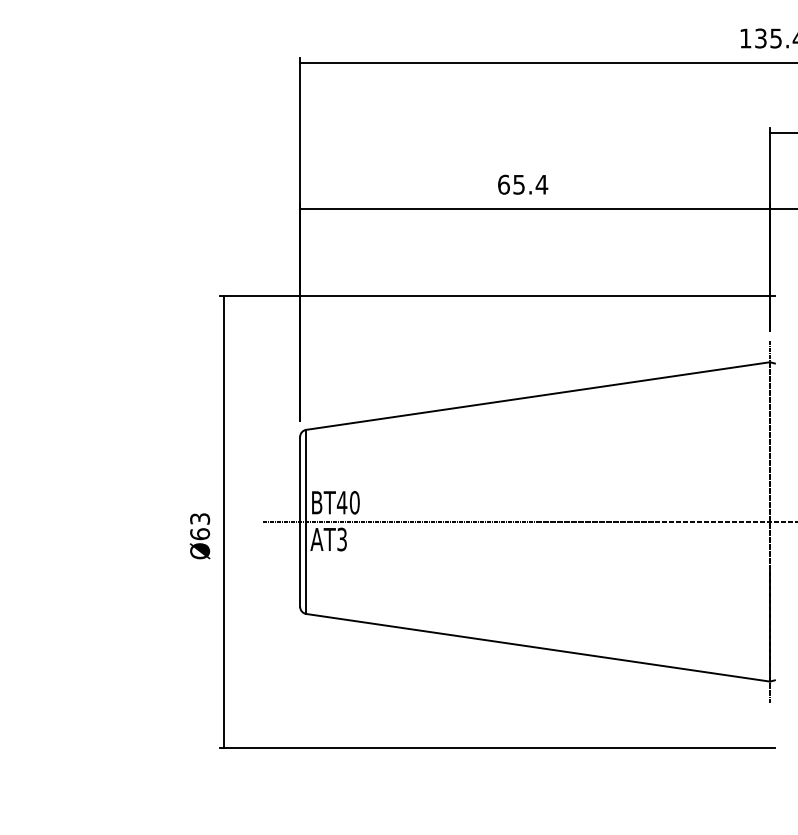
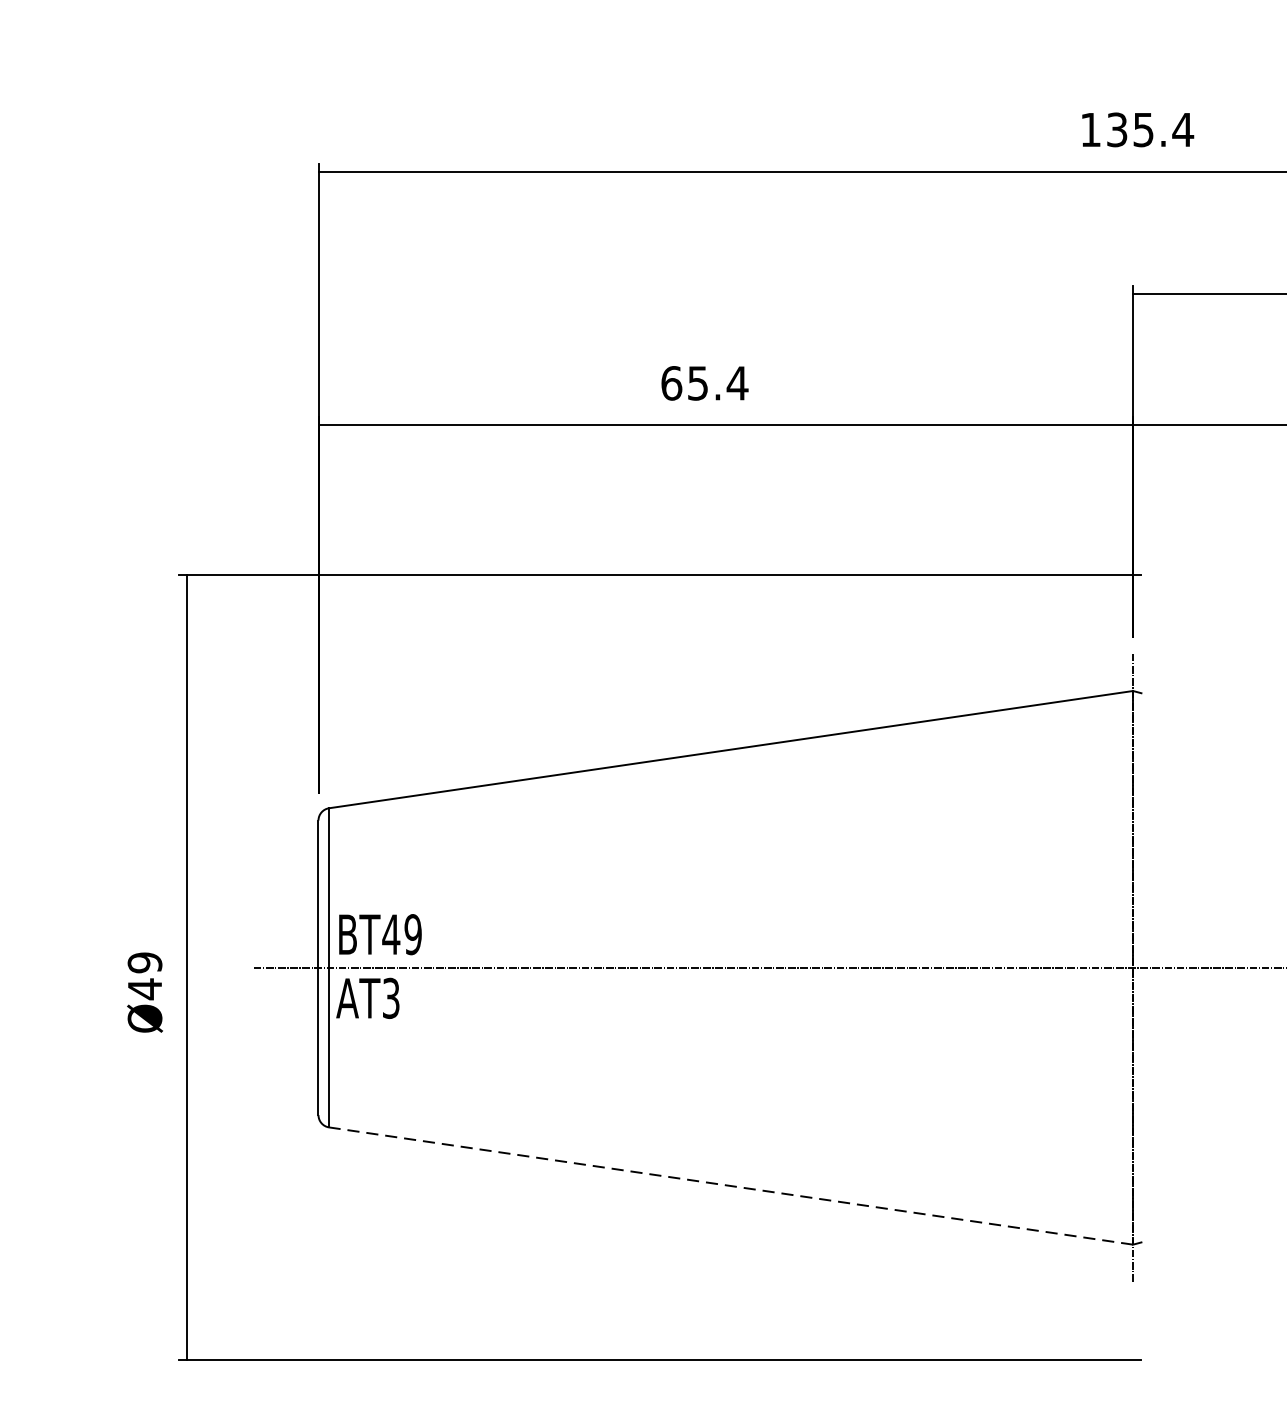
text: (354, 502) -> (412, 934), BT40 -> BT49
text: (200, 526) -> (145, 975), Ø63 -> Ø49
line: (537, 647) -> (729, 1185), solid -> dashed

